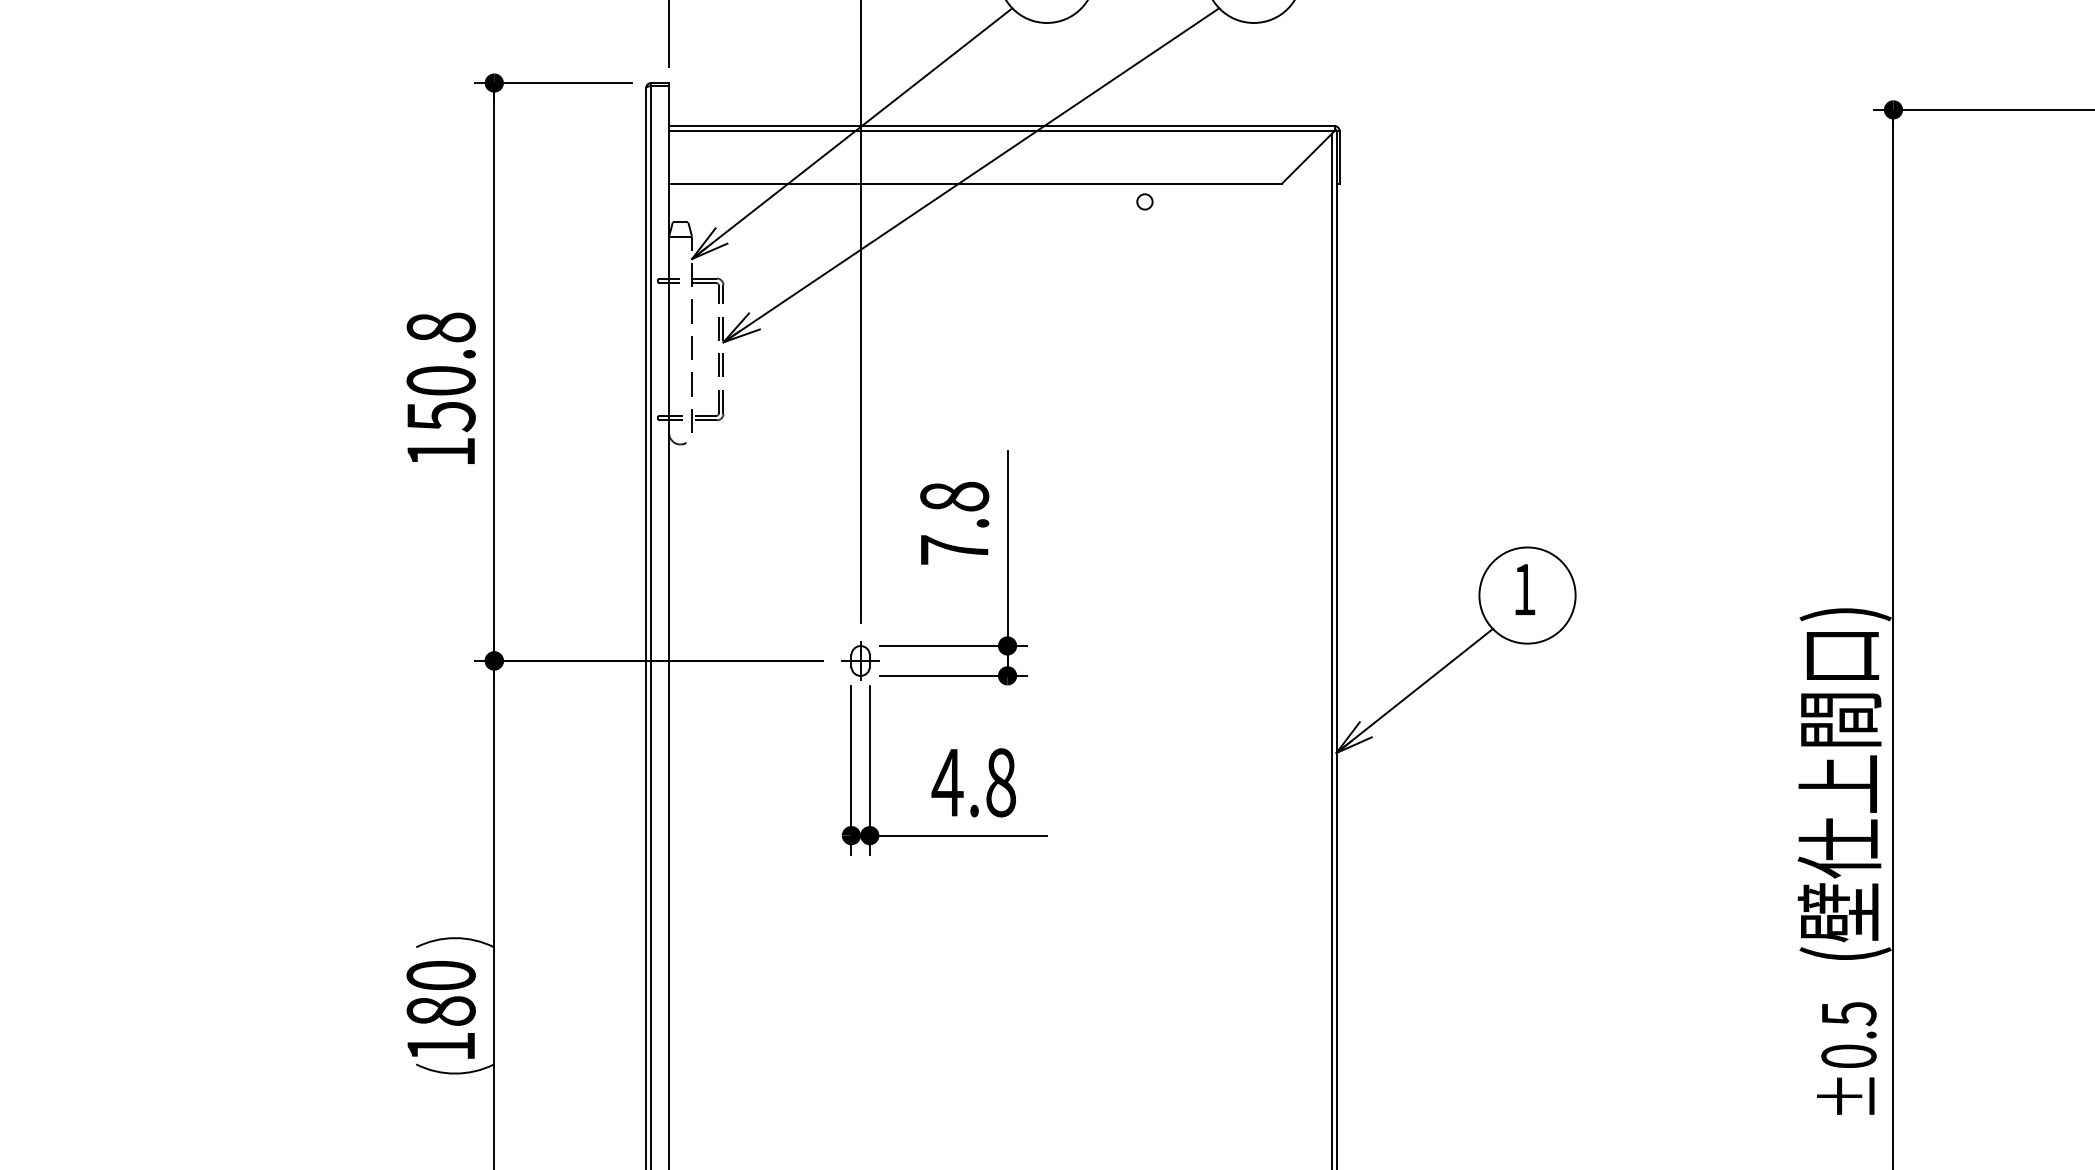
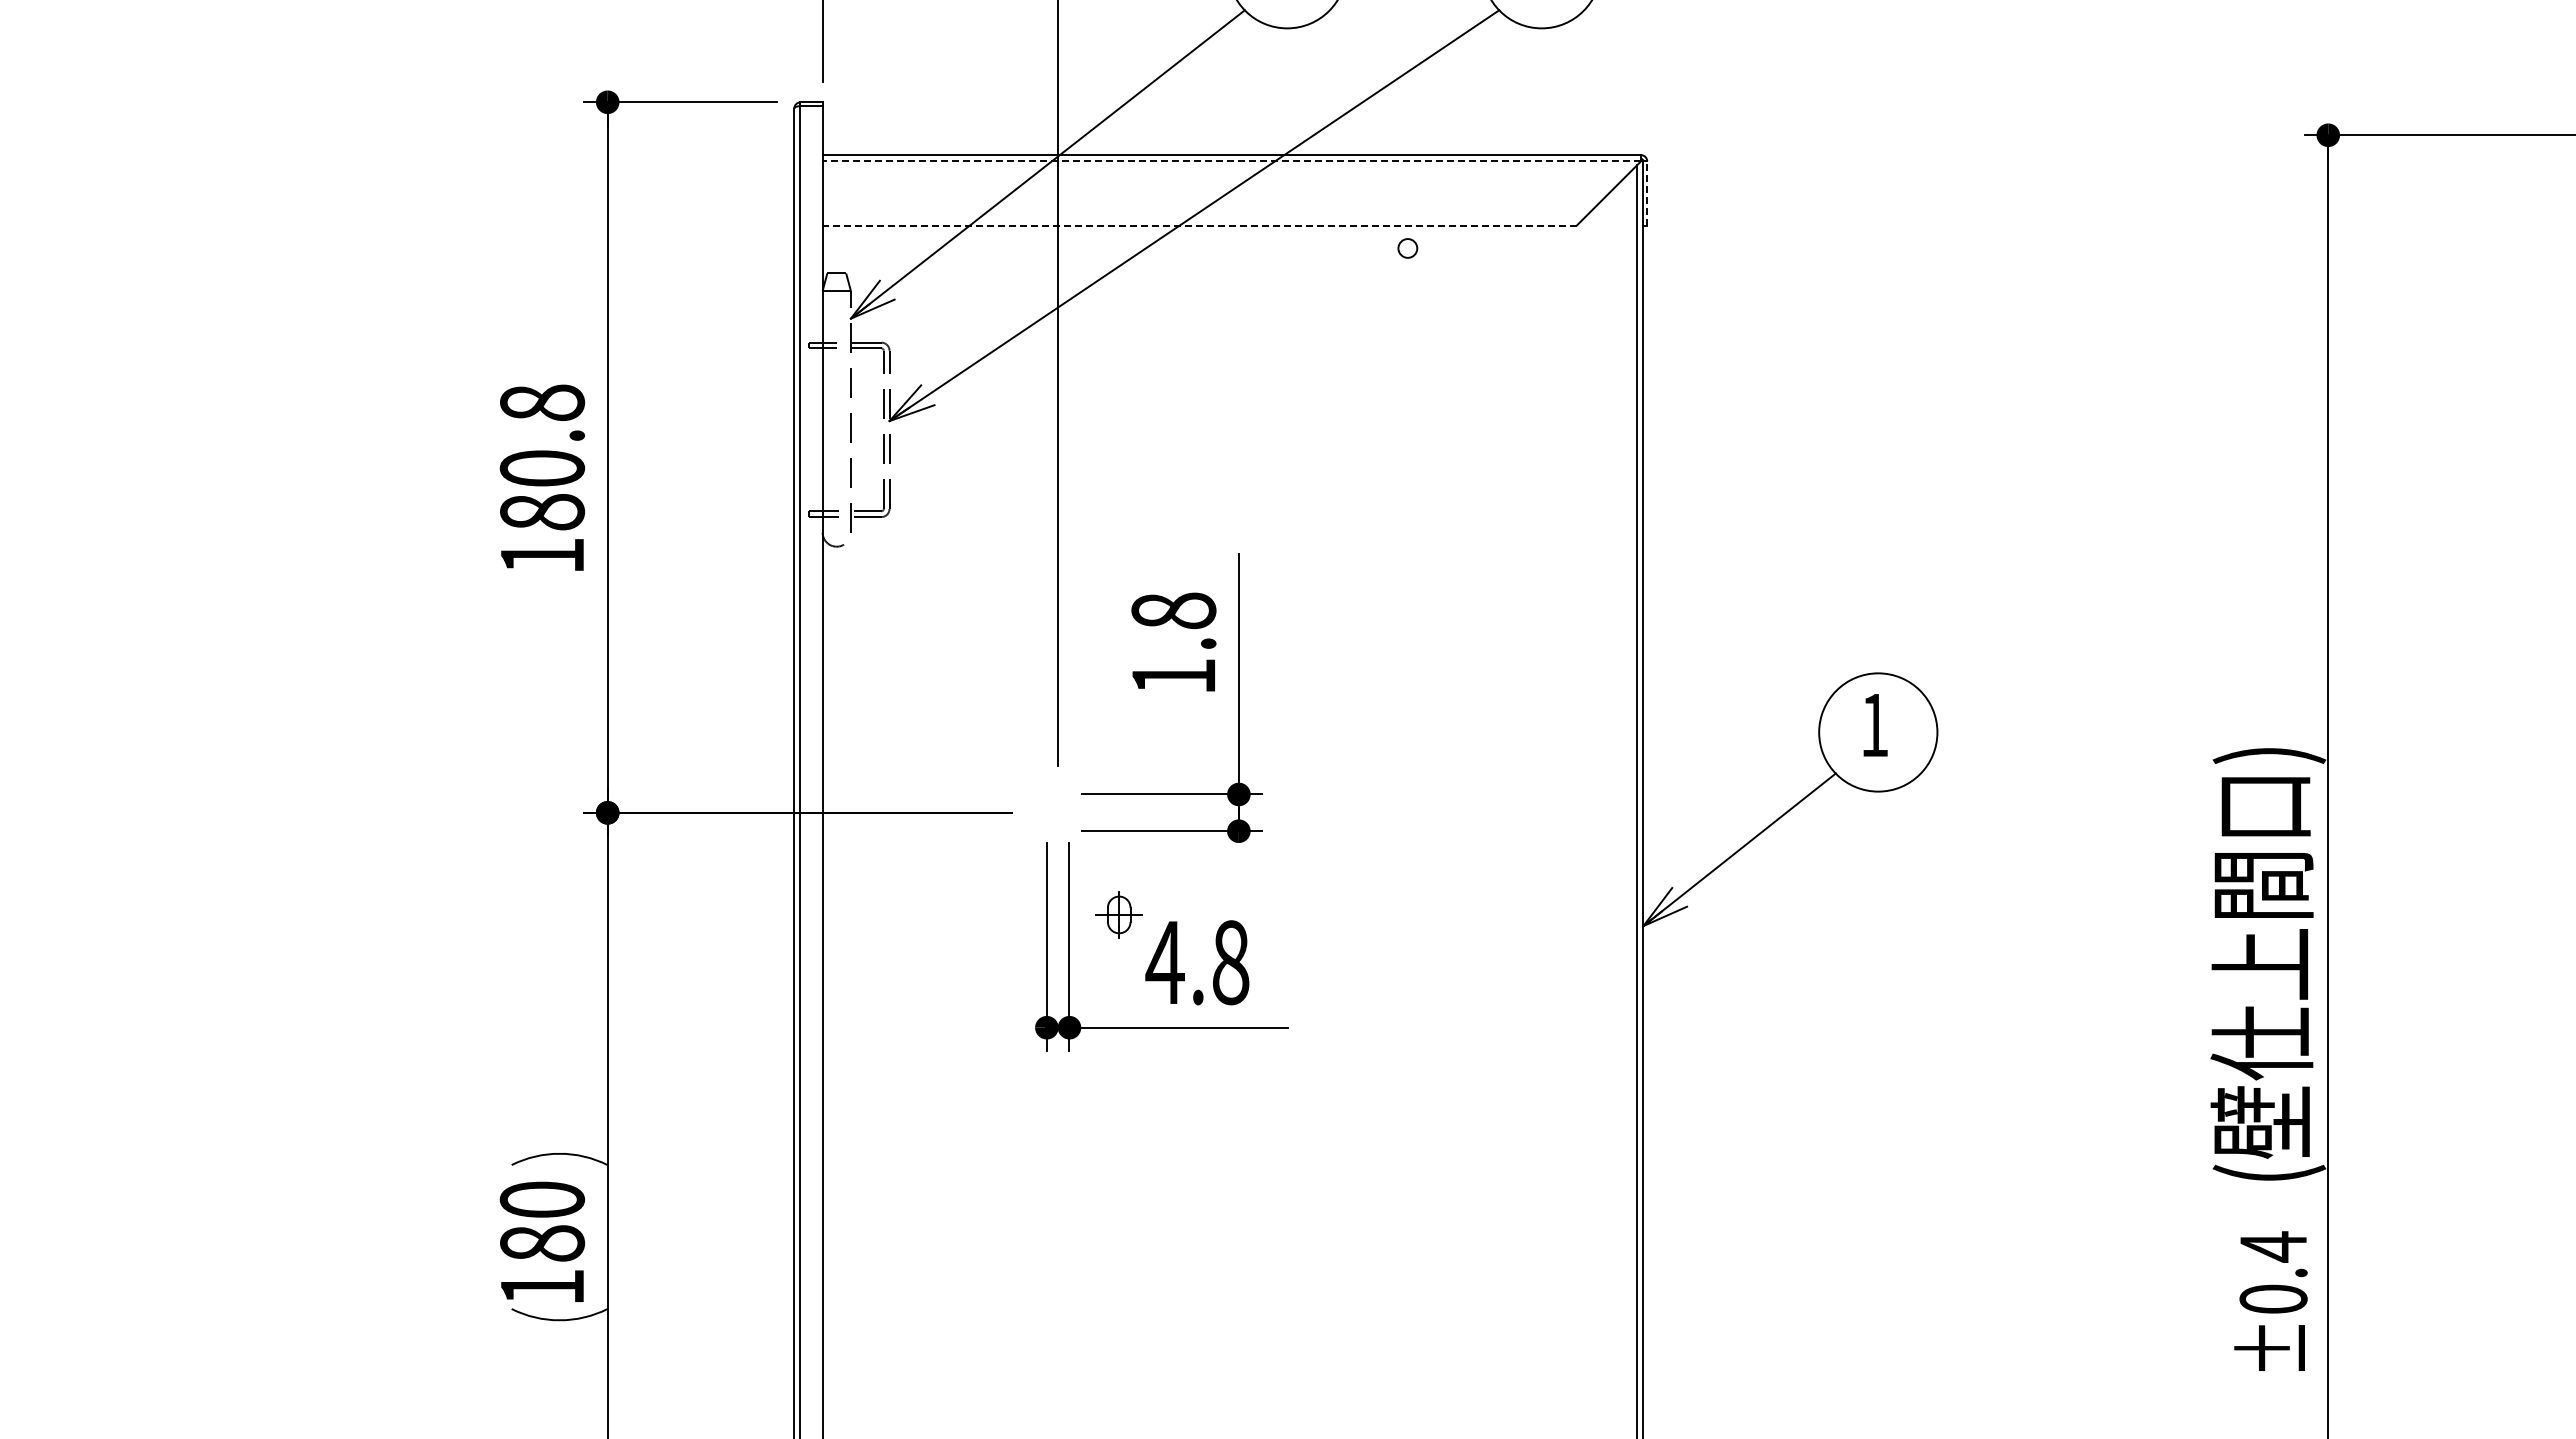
line: (1001, 131) -> (1231, 161), solid -> dashed
line: (1339, 157) -> (1647, 193), solid -> dashed
line: (975, 183) -> (1199, 225), solid -> dashed
text: (441, 416) -> (542, 512), 150.8 -> 180.8
text: (954, 550) -> (1173, 676), 7.8 -> 1.8
part: (860, 660) -> (1118, 914), moved
text: (1848, 1013) -> (2273, 1246), ±0.5 -> ±0.4

